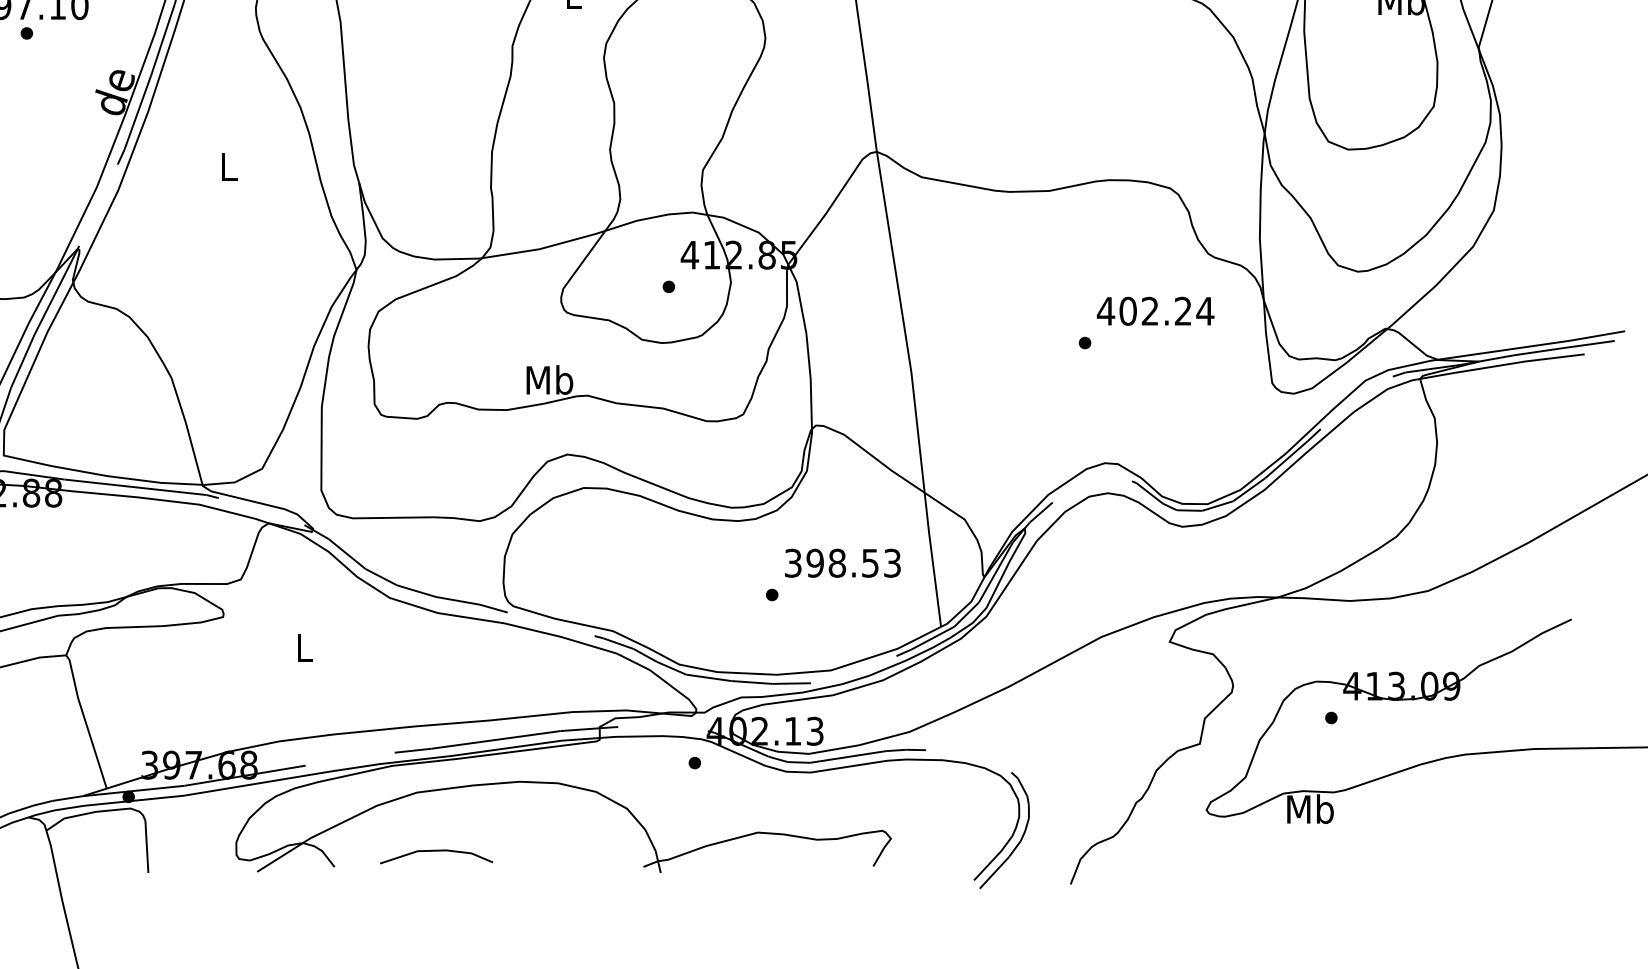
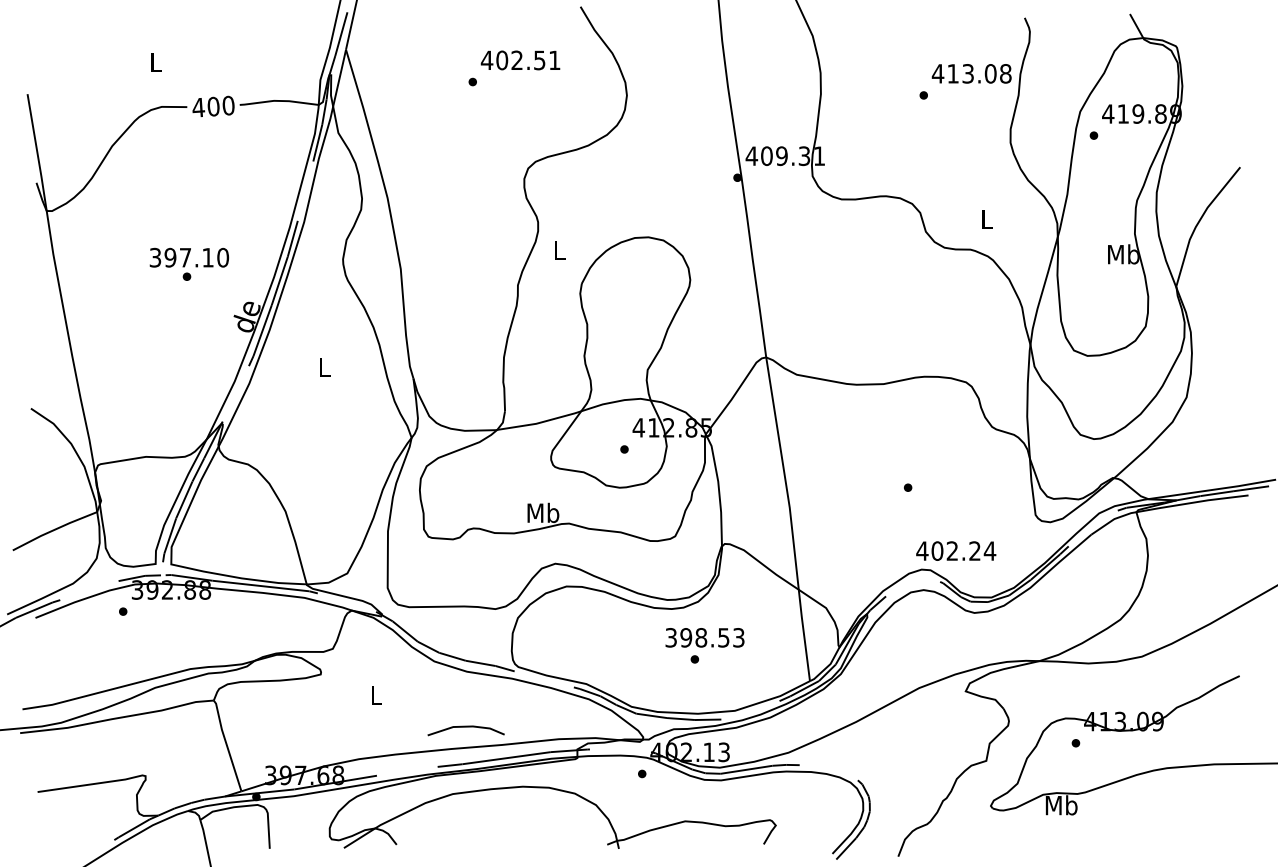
text: (1156, 310) -> (956, 550), moved
text: (842, 562) -> (704, 637), moved
line: (435, 851) -> (465, 727), moved

